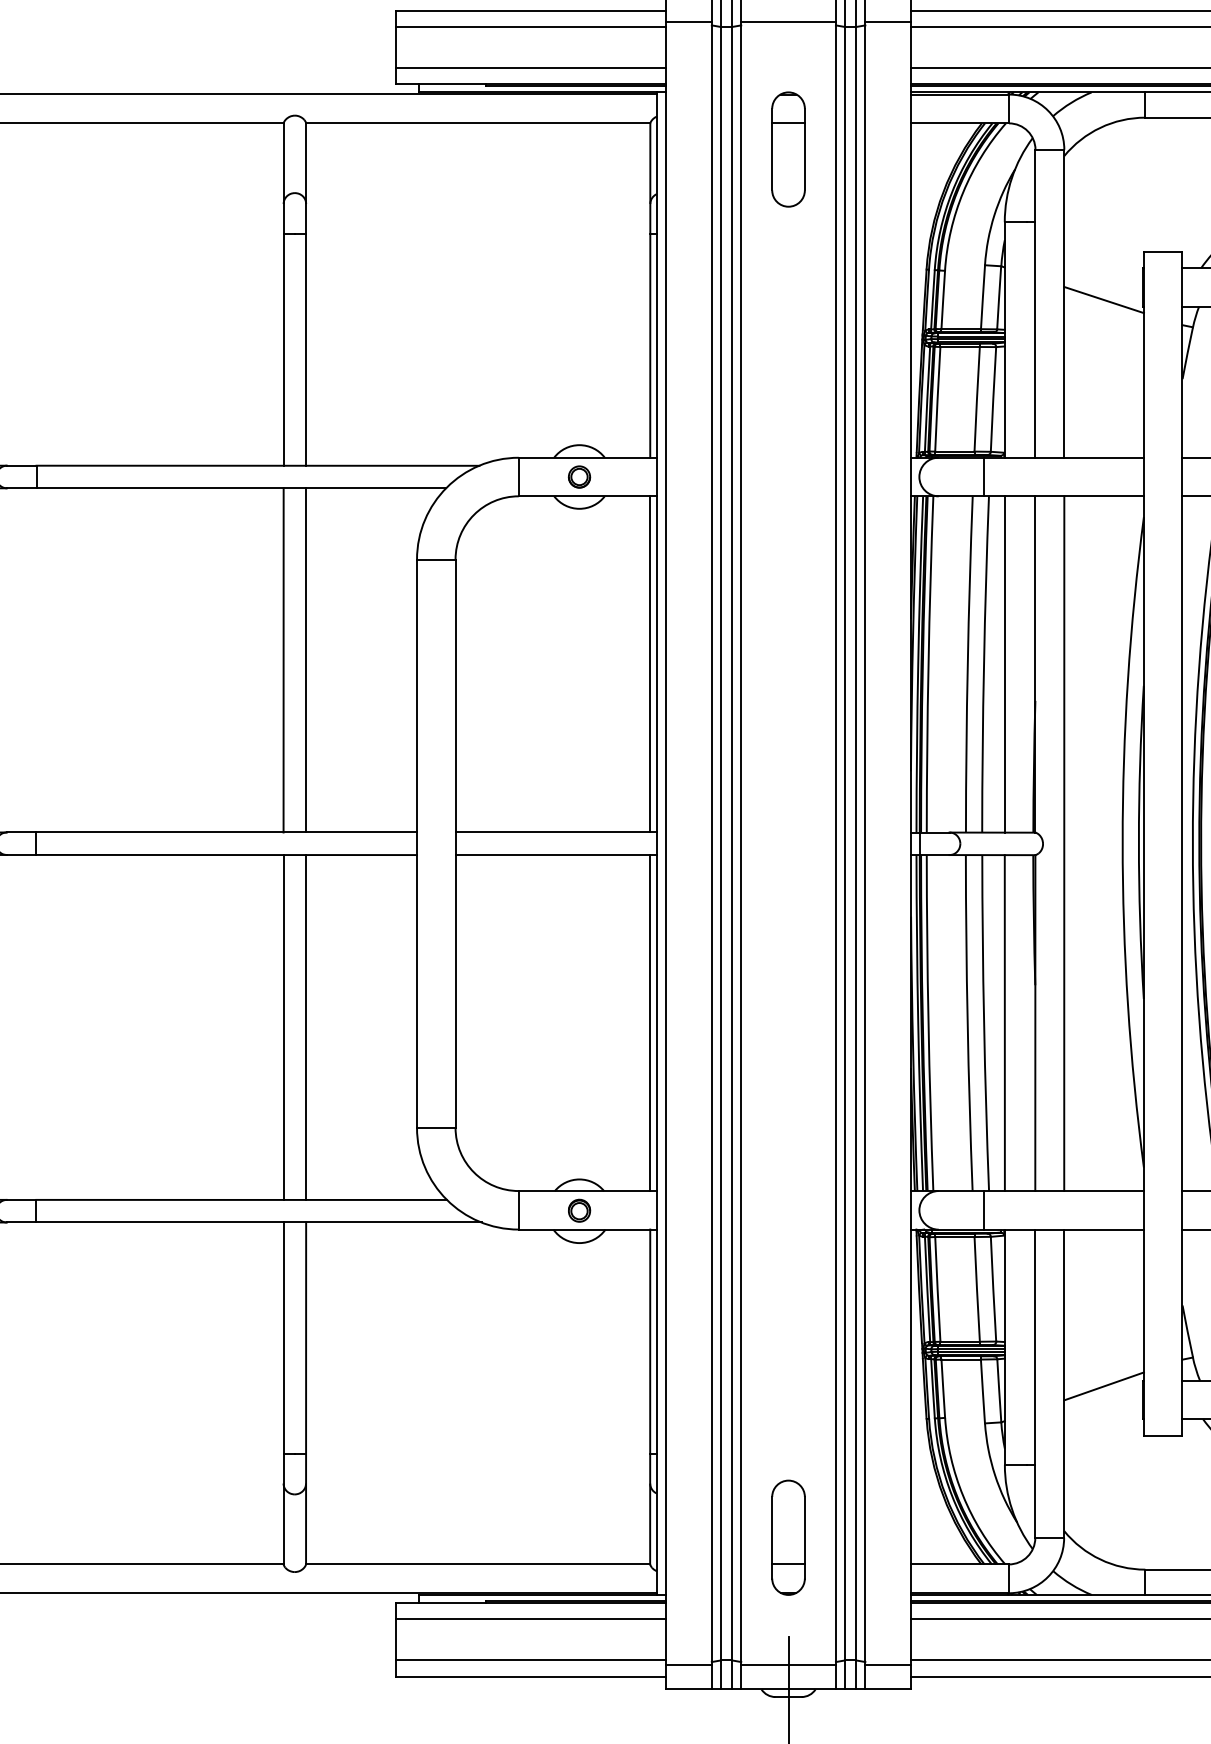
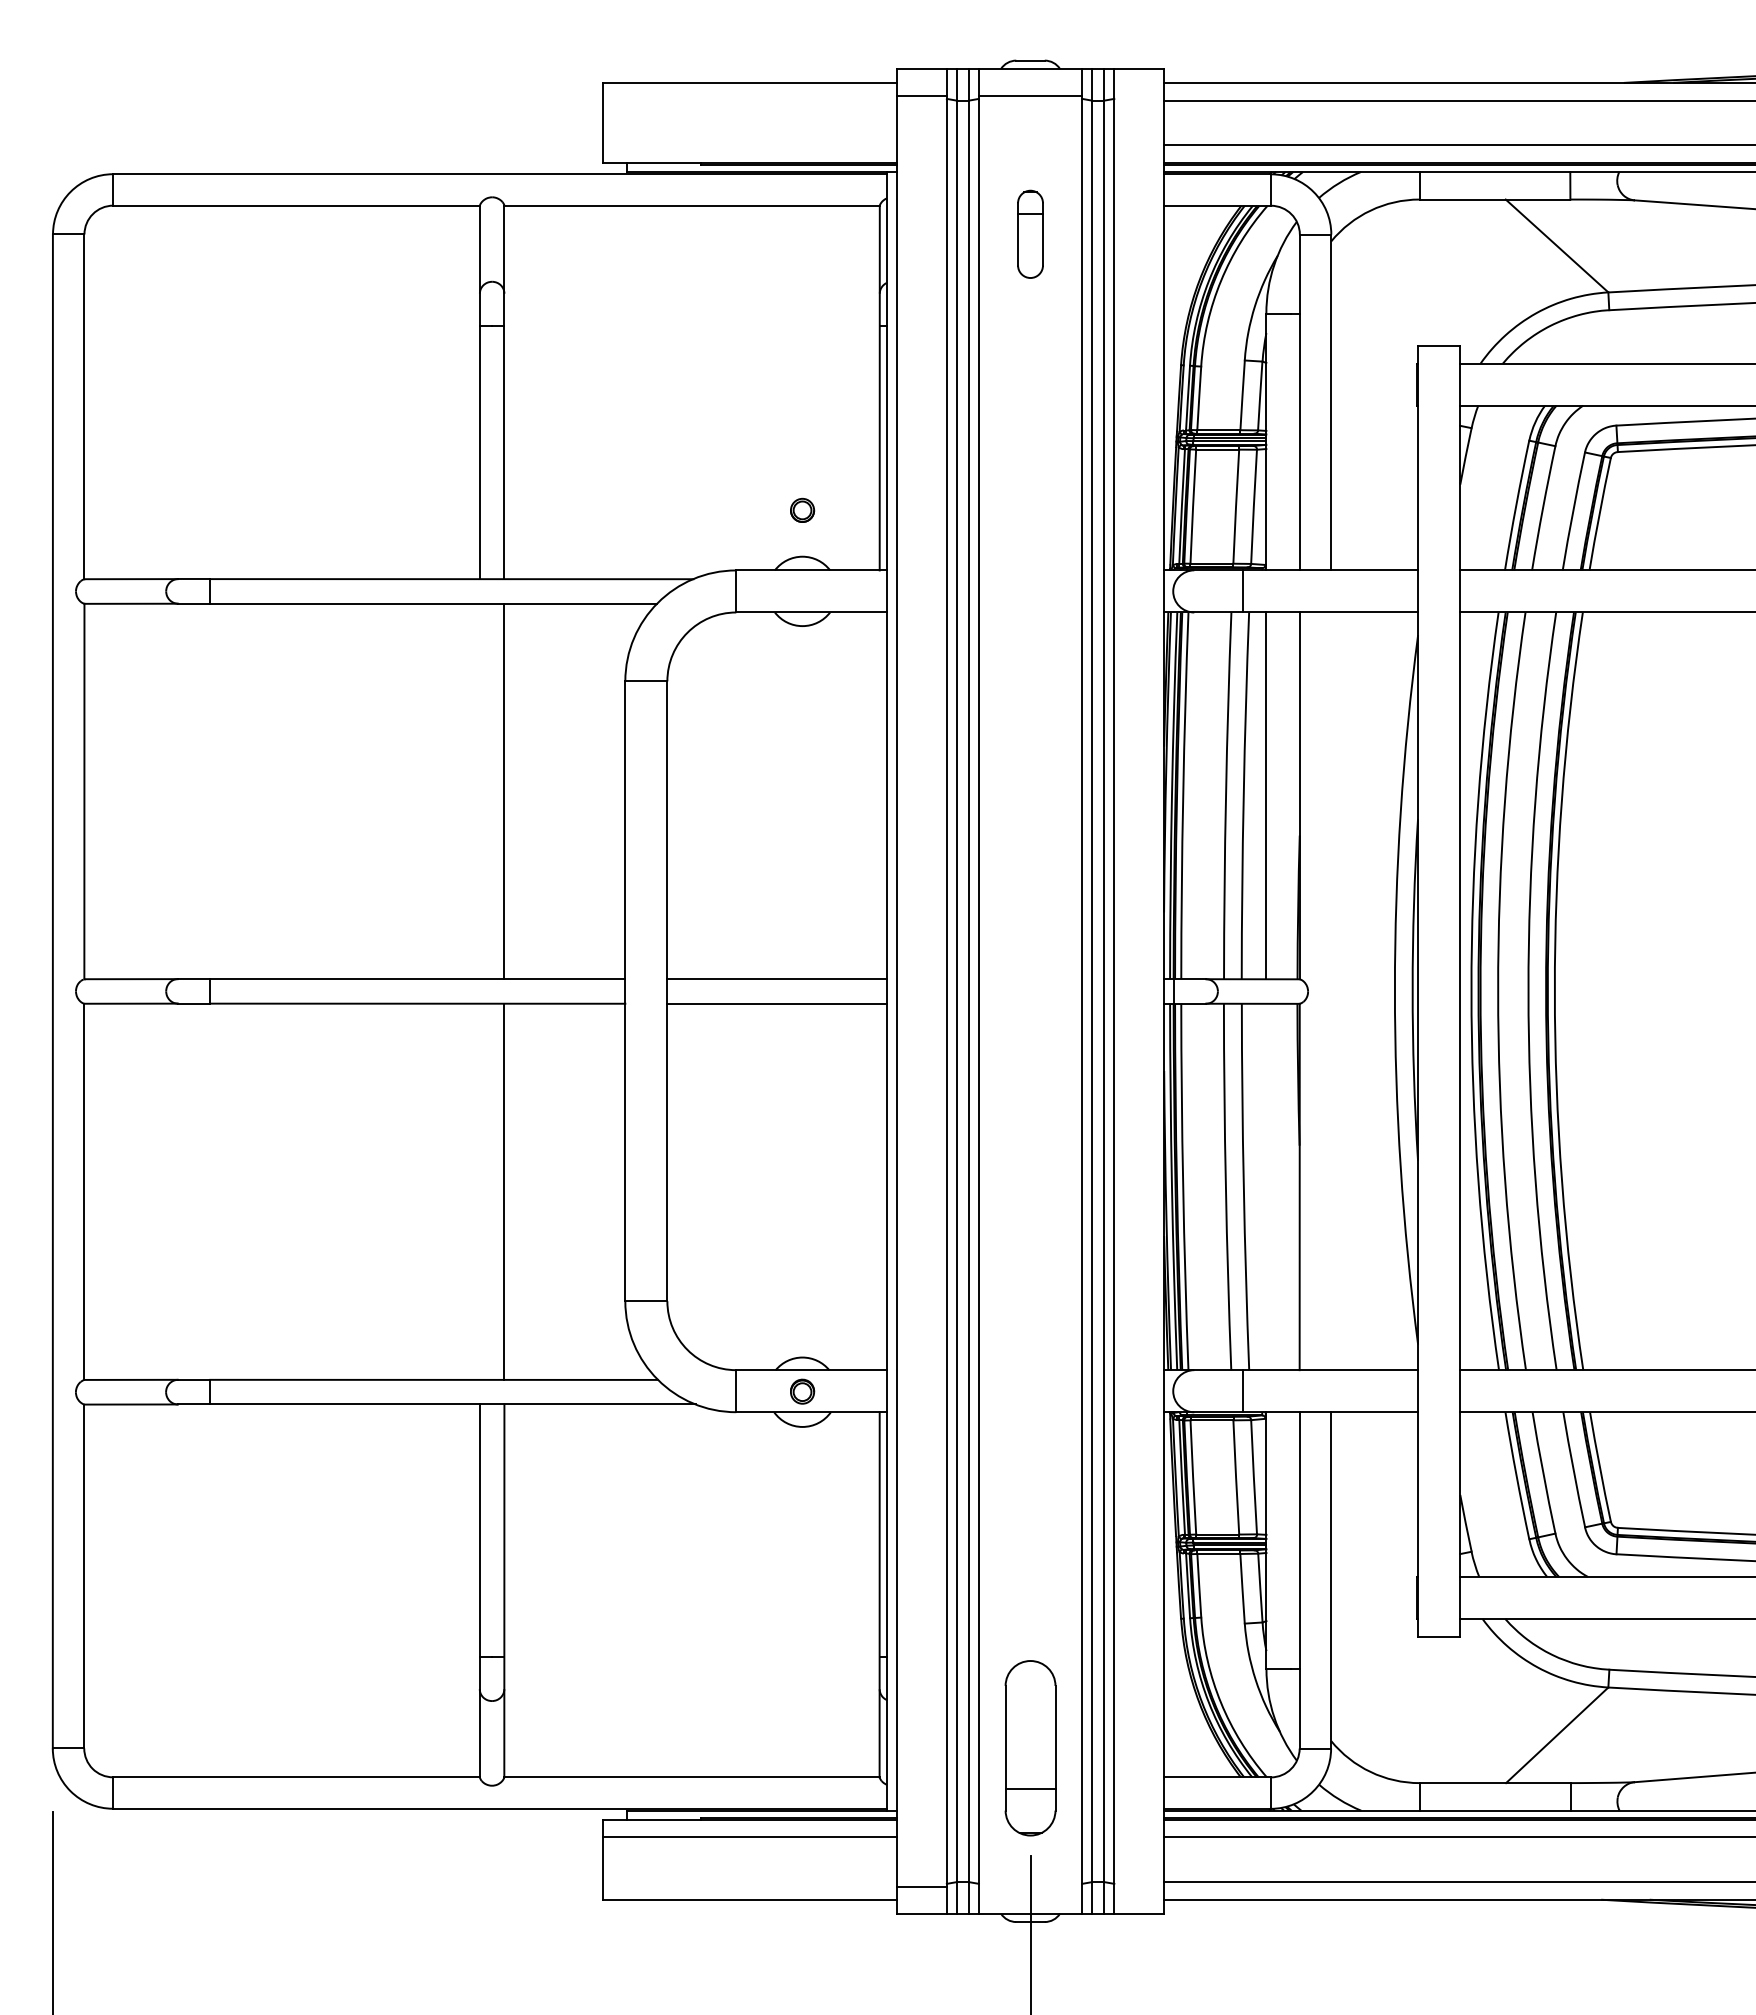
line: (888, 22) -> (1139, 95), removed
line: (530, 26) -> (749, 100), removed
line: (530, 68) -> (749, 145), removed
part: (788, 149) -> (1030, 234), size x0.7
line: (1103, 300) -> (1374, 398), removed
part: (579, 476) -> (802, 509), moved
line: (283, 660) -> (479, 791), removed
line: (650, 664) -> (879, 795), removed
line: (1064, 843) -> (1331, 991), removed
line: (650, 1022) -> (879, 1186), removed
line: (1004, 1022) -> (1266, 1186), removed
line: (283, 1027) -> (479, 1191), removed
line: (1103, 1386) -> (1374, 1583), removed
part: (788, 1537) -> (1030, 1748), size x1.4
line: (530, 1659) -> (749, 1881), removed
line: (788, 1665) -> (1030, 1887), removed
line: (888, 1665) -> (1139, 1887), removed

